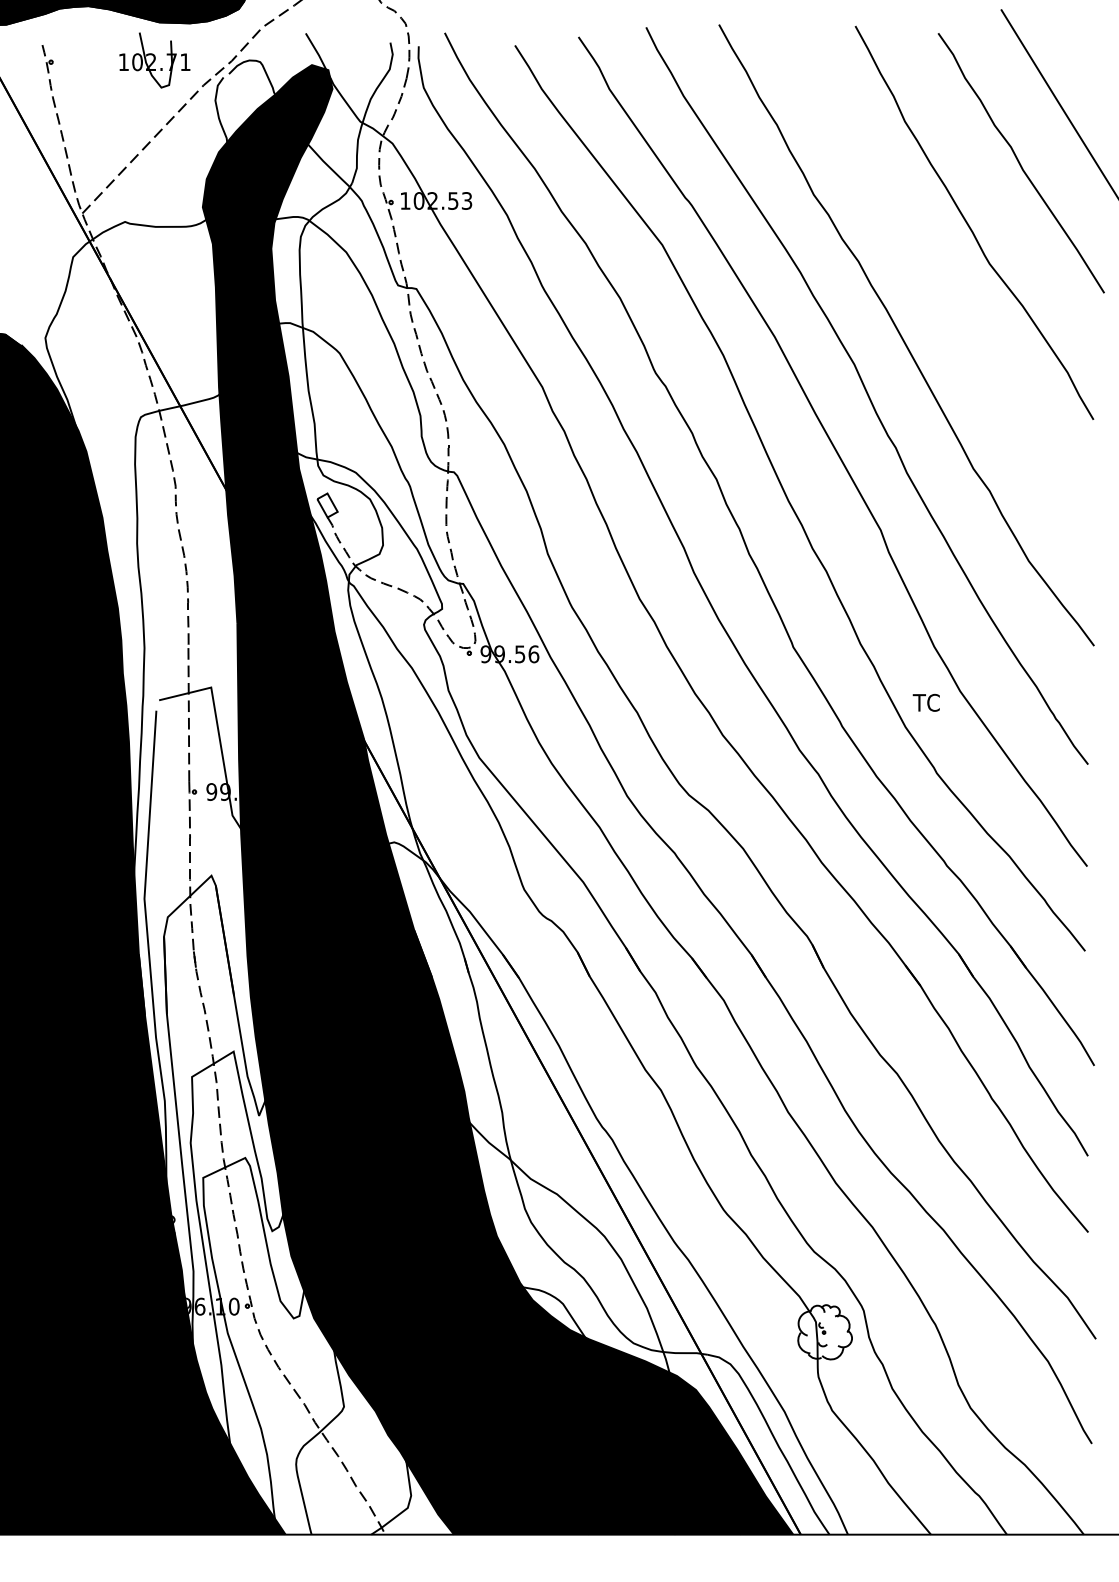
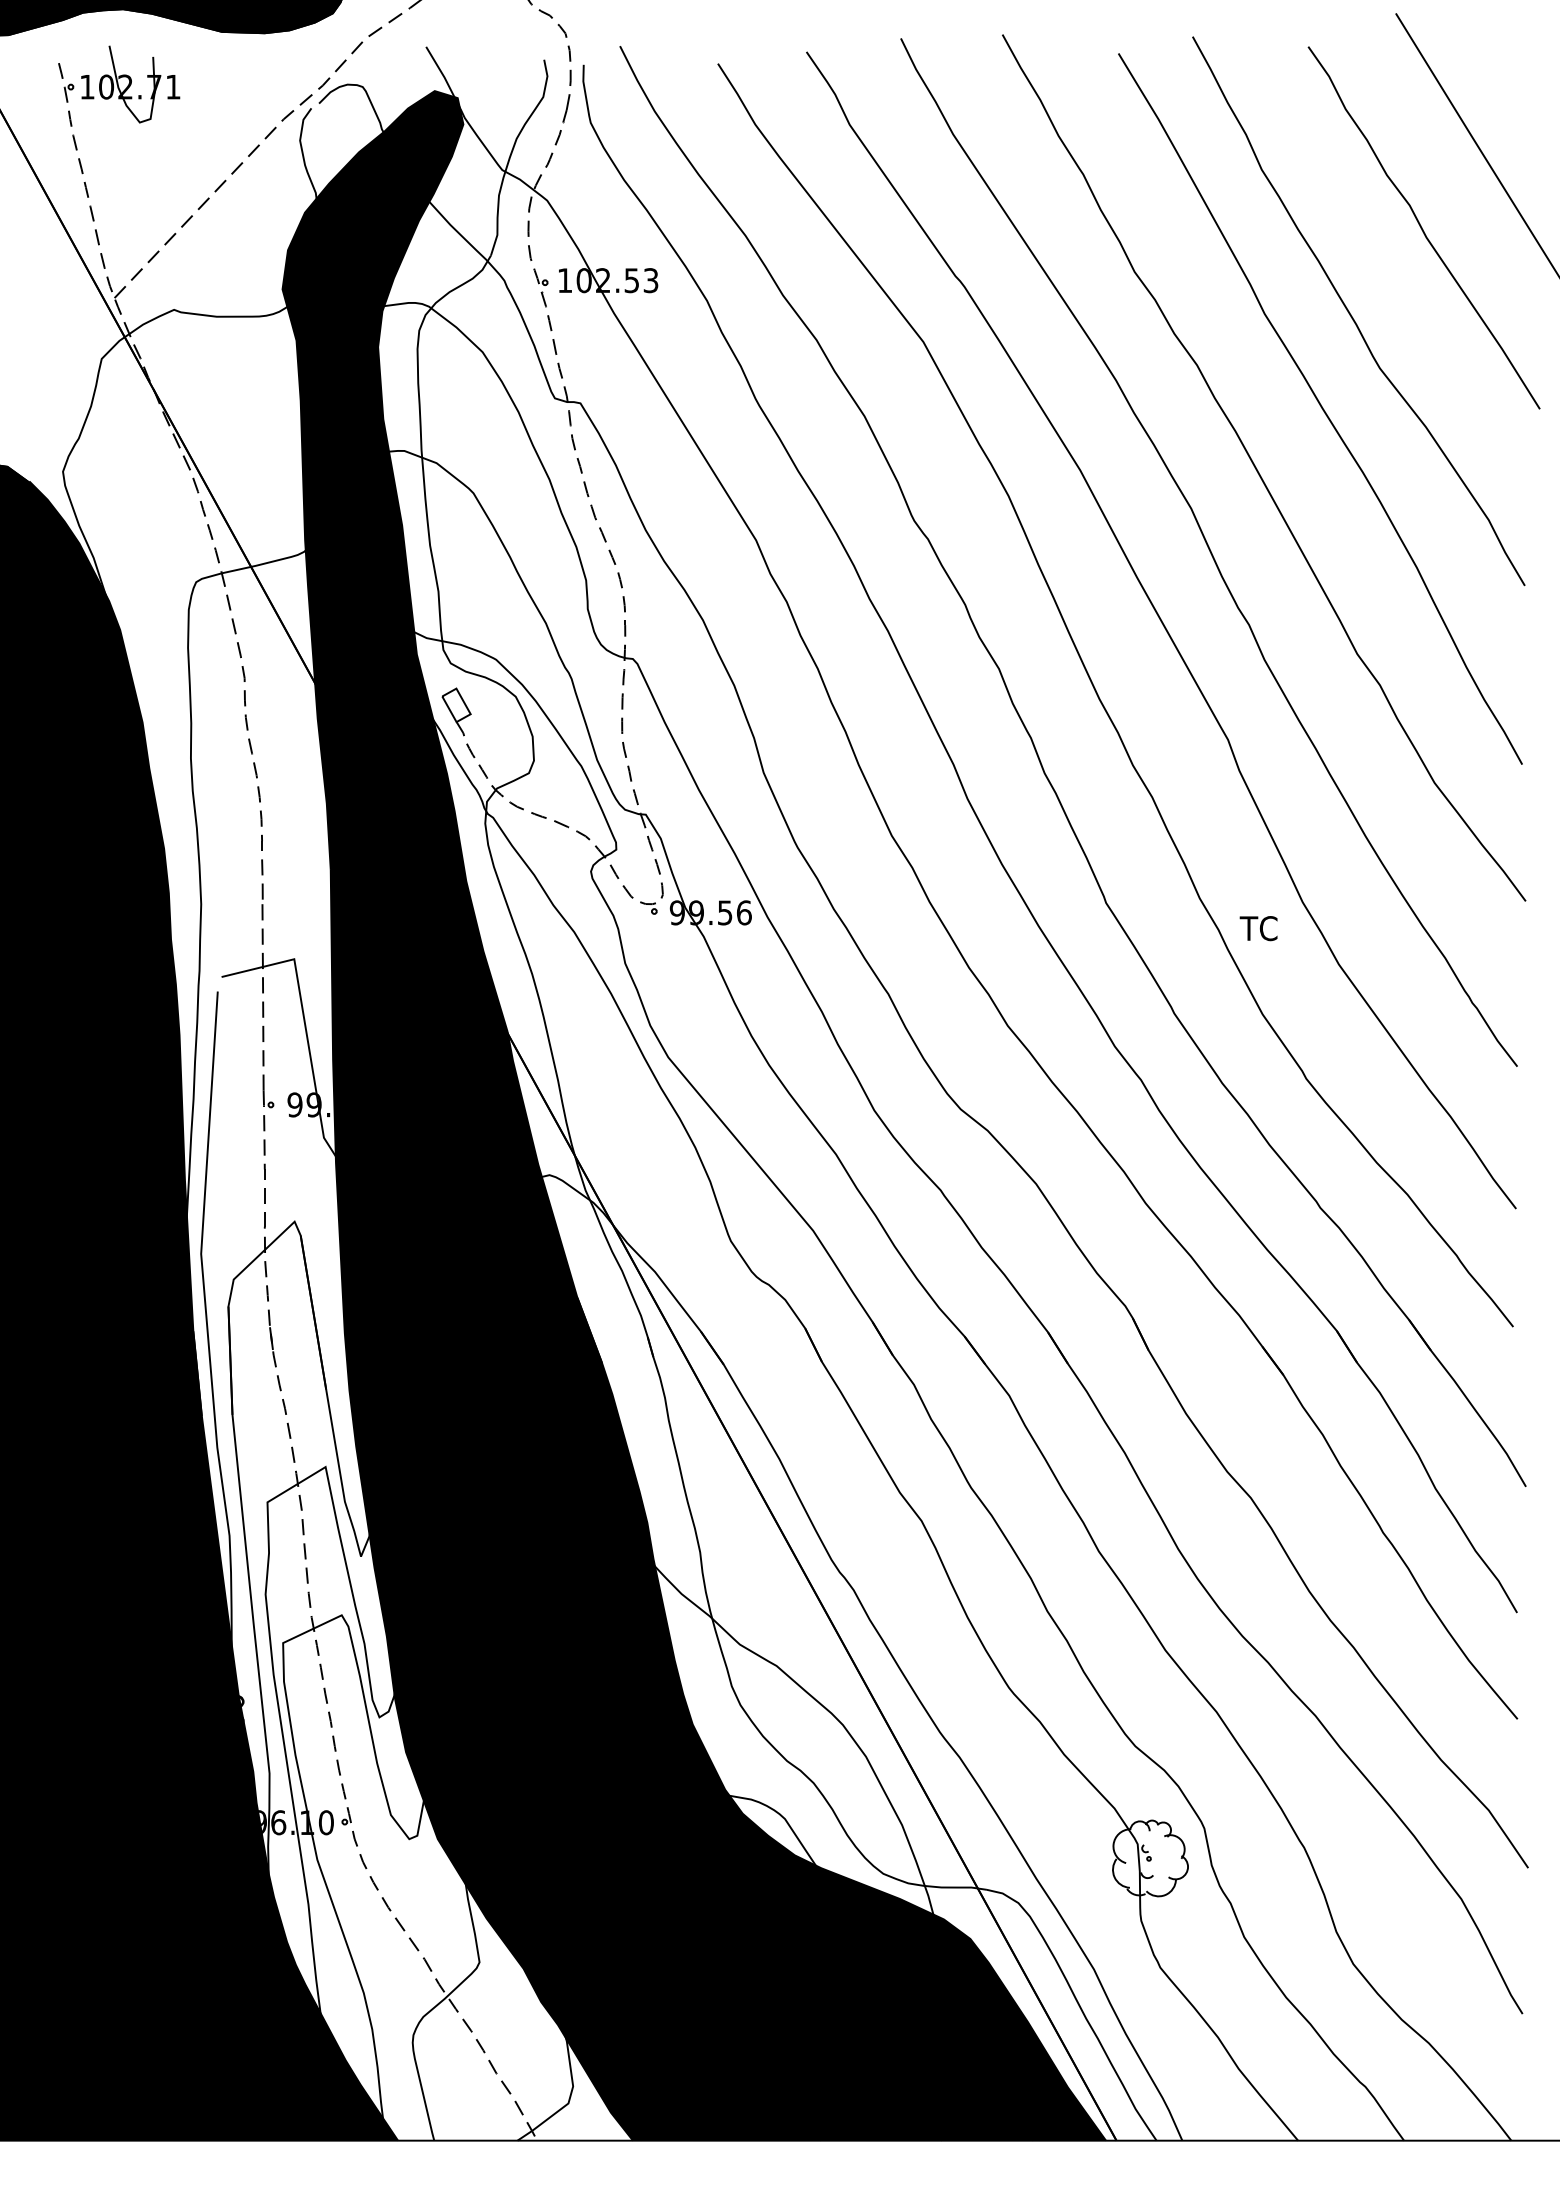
part: (154, 60) -> (130, 84), moved
curve: (947, 291) -> (1320, 407), added
text: (926, 702) -> (1258, 928), moved

